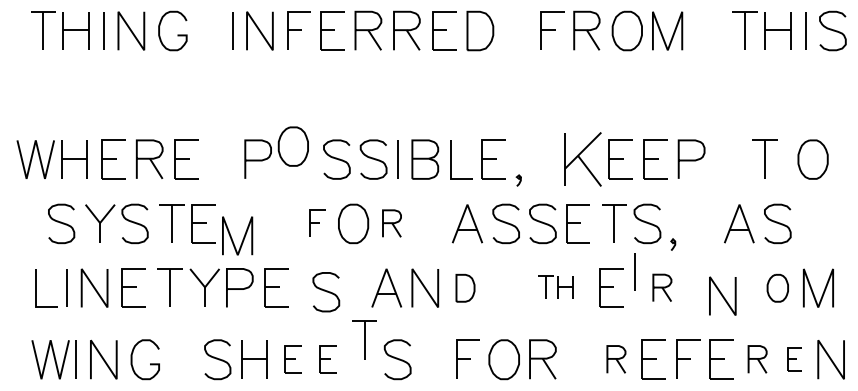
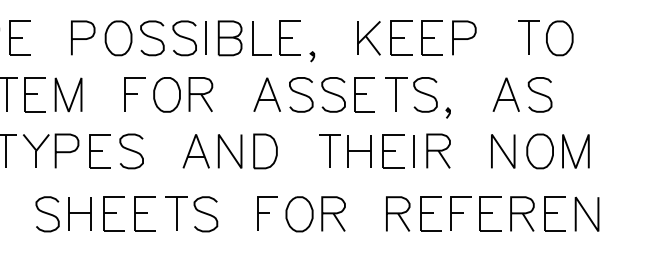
part: (292, 146) -> (117, 38), moved
part: (582, 159) -> (368, 38), size x0.71
part: (812, 159) -> (559, 38), moved
part: (317, 223) -> (135, 94), size x1.43
part: (391, 223) -> (200, 94), size x1.43
line: (232, 238) -> (64, 97), moved
line: (634, 271) -> (414, 150), moved
part: (555, 287) -> (344, 150), size x1.67
part: (662, 287) -> (438, 150), size x1.43
part: (465, 288) -> (265, 151), size x1.43
part: (777, 288) -> (539, 151), size x1.43
curve: (326, 292) -> (131, 151), moved
line: (722, 295) -> (502, 150), moved
part: (364, 339) -> (176, 213), moved
part: (293, 359) -> (114, 214), size x1.43
part: (328, 359) -> (145, 214), size x1.43
part: (616, 359) -> (398, 214), size x1.43
part: (757, 359) -> (522, 214), size x1.43
part: (794, 359) -> (554, 214), size x1.67

